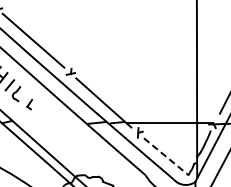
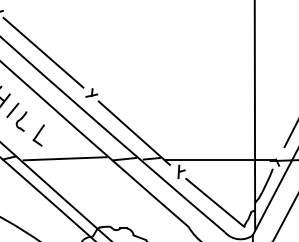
part: (29, 104) -> (38, 135), size x1.67
line: (50, 122) -> (65, 158), added
line: (166, 157) -> (215, 203), dashed -> solid

